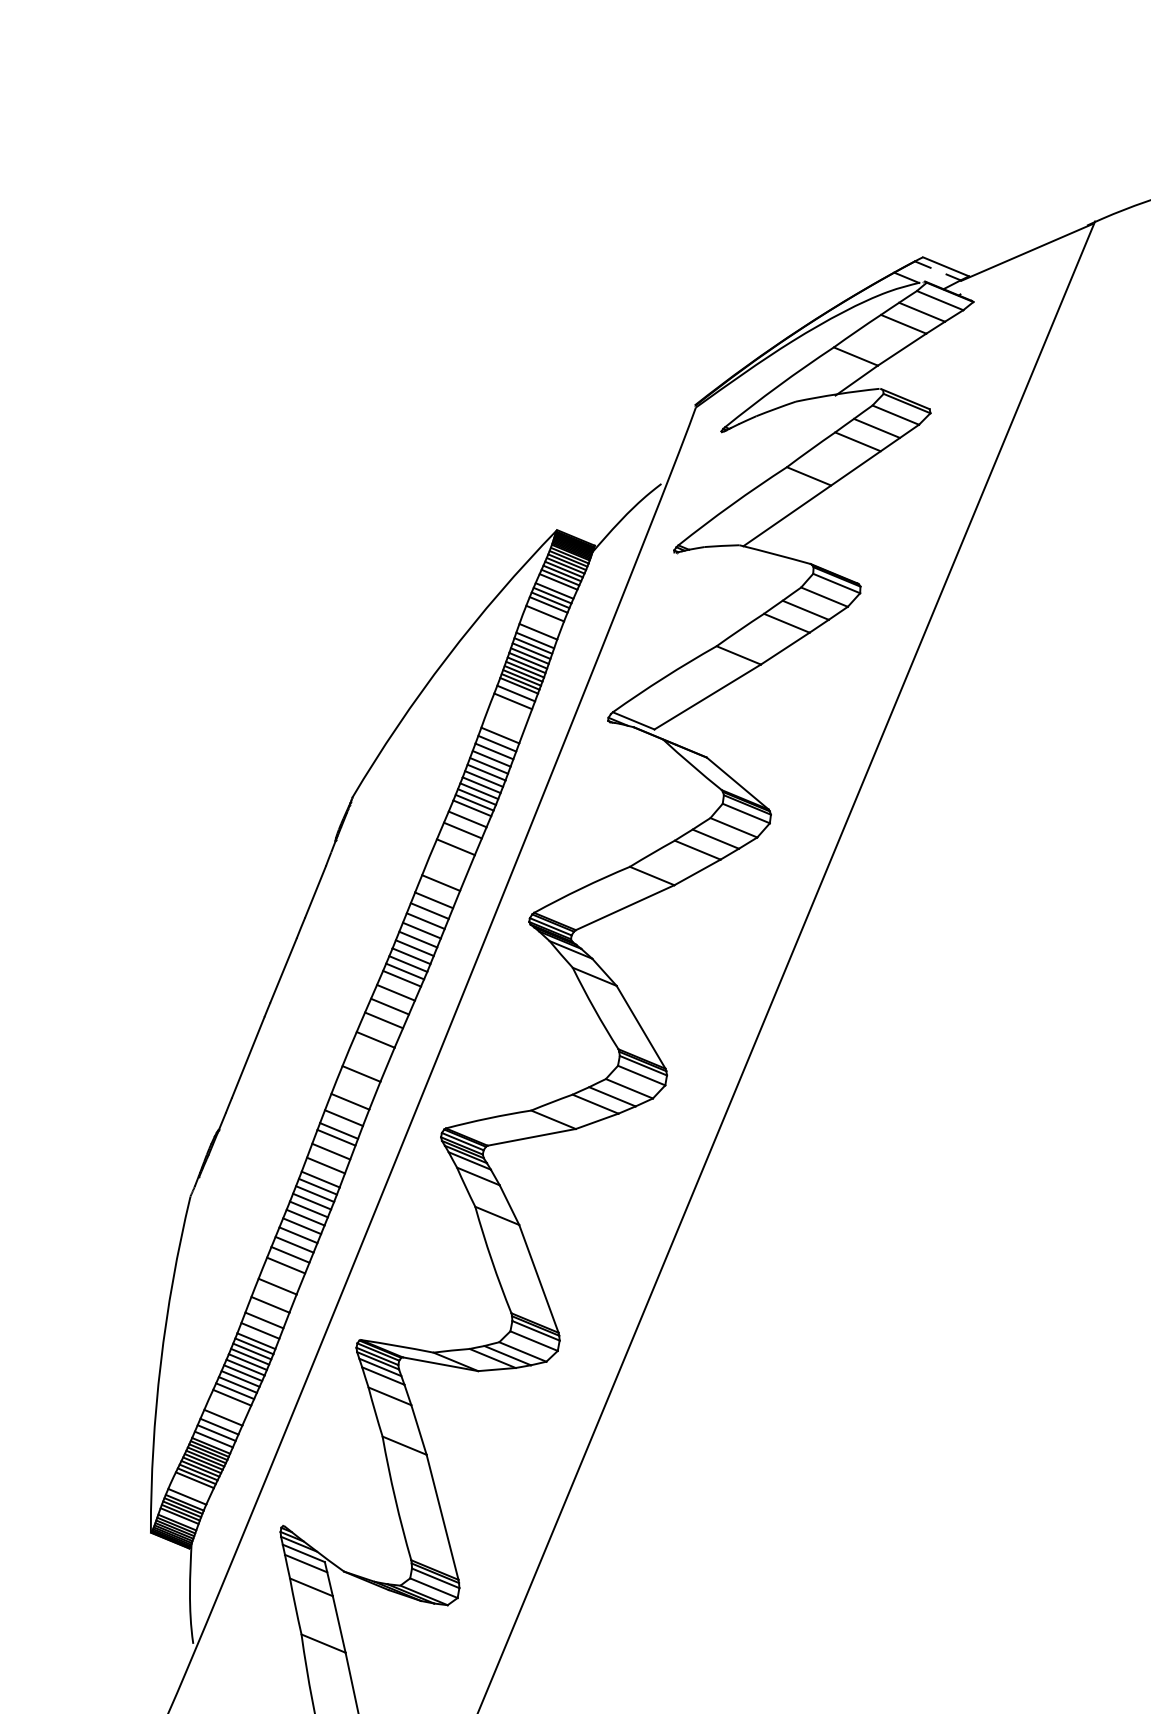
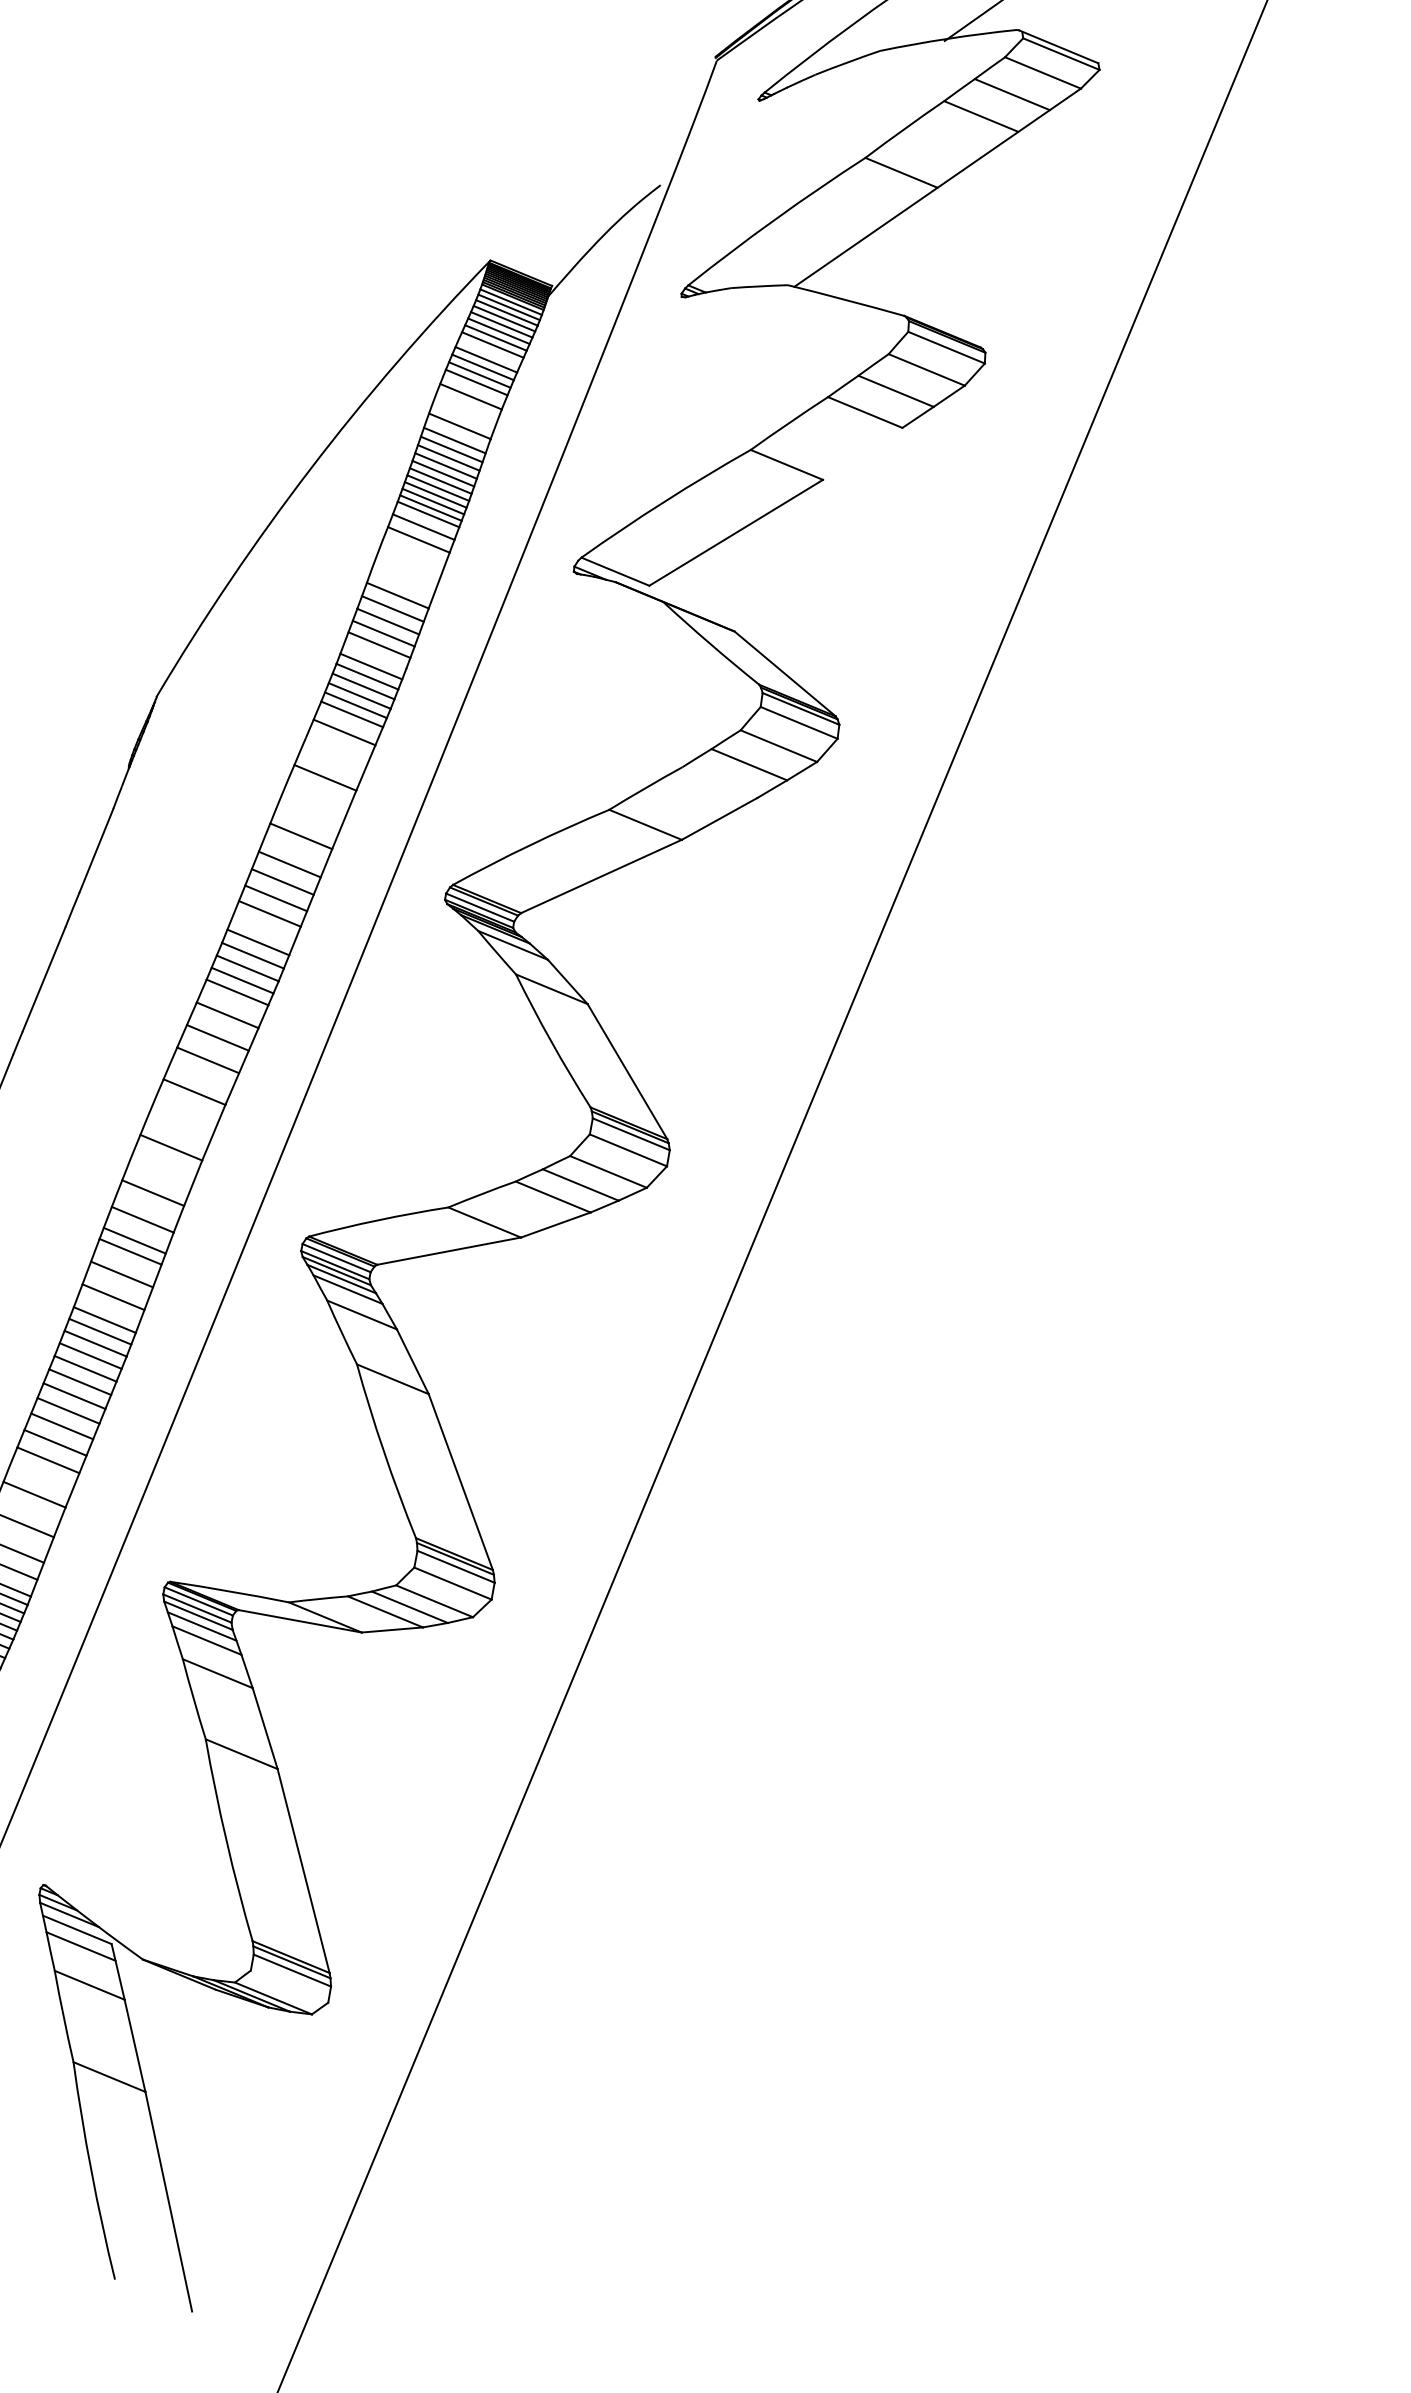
line: (784, 648) -> (861, 453), removed
line: (486, 772) -> (375, 655), removed
line: (462, 830) -> (336, 750), removed
line: (697, 849) -> (719, 781), removed
line: (418, 939) -> (264, 928), removed
line: (433, 1588) -> (288, 1987), removed

